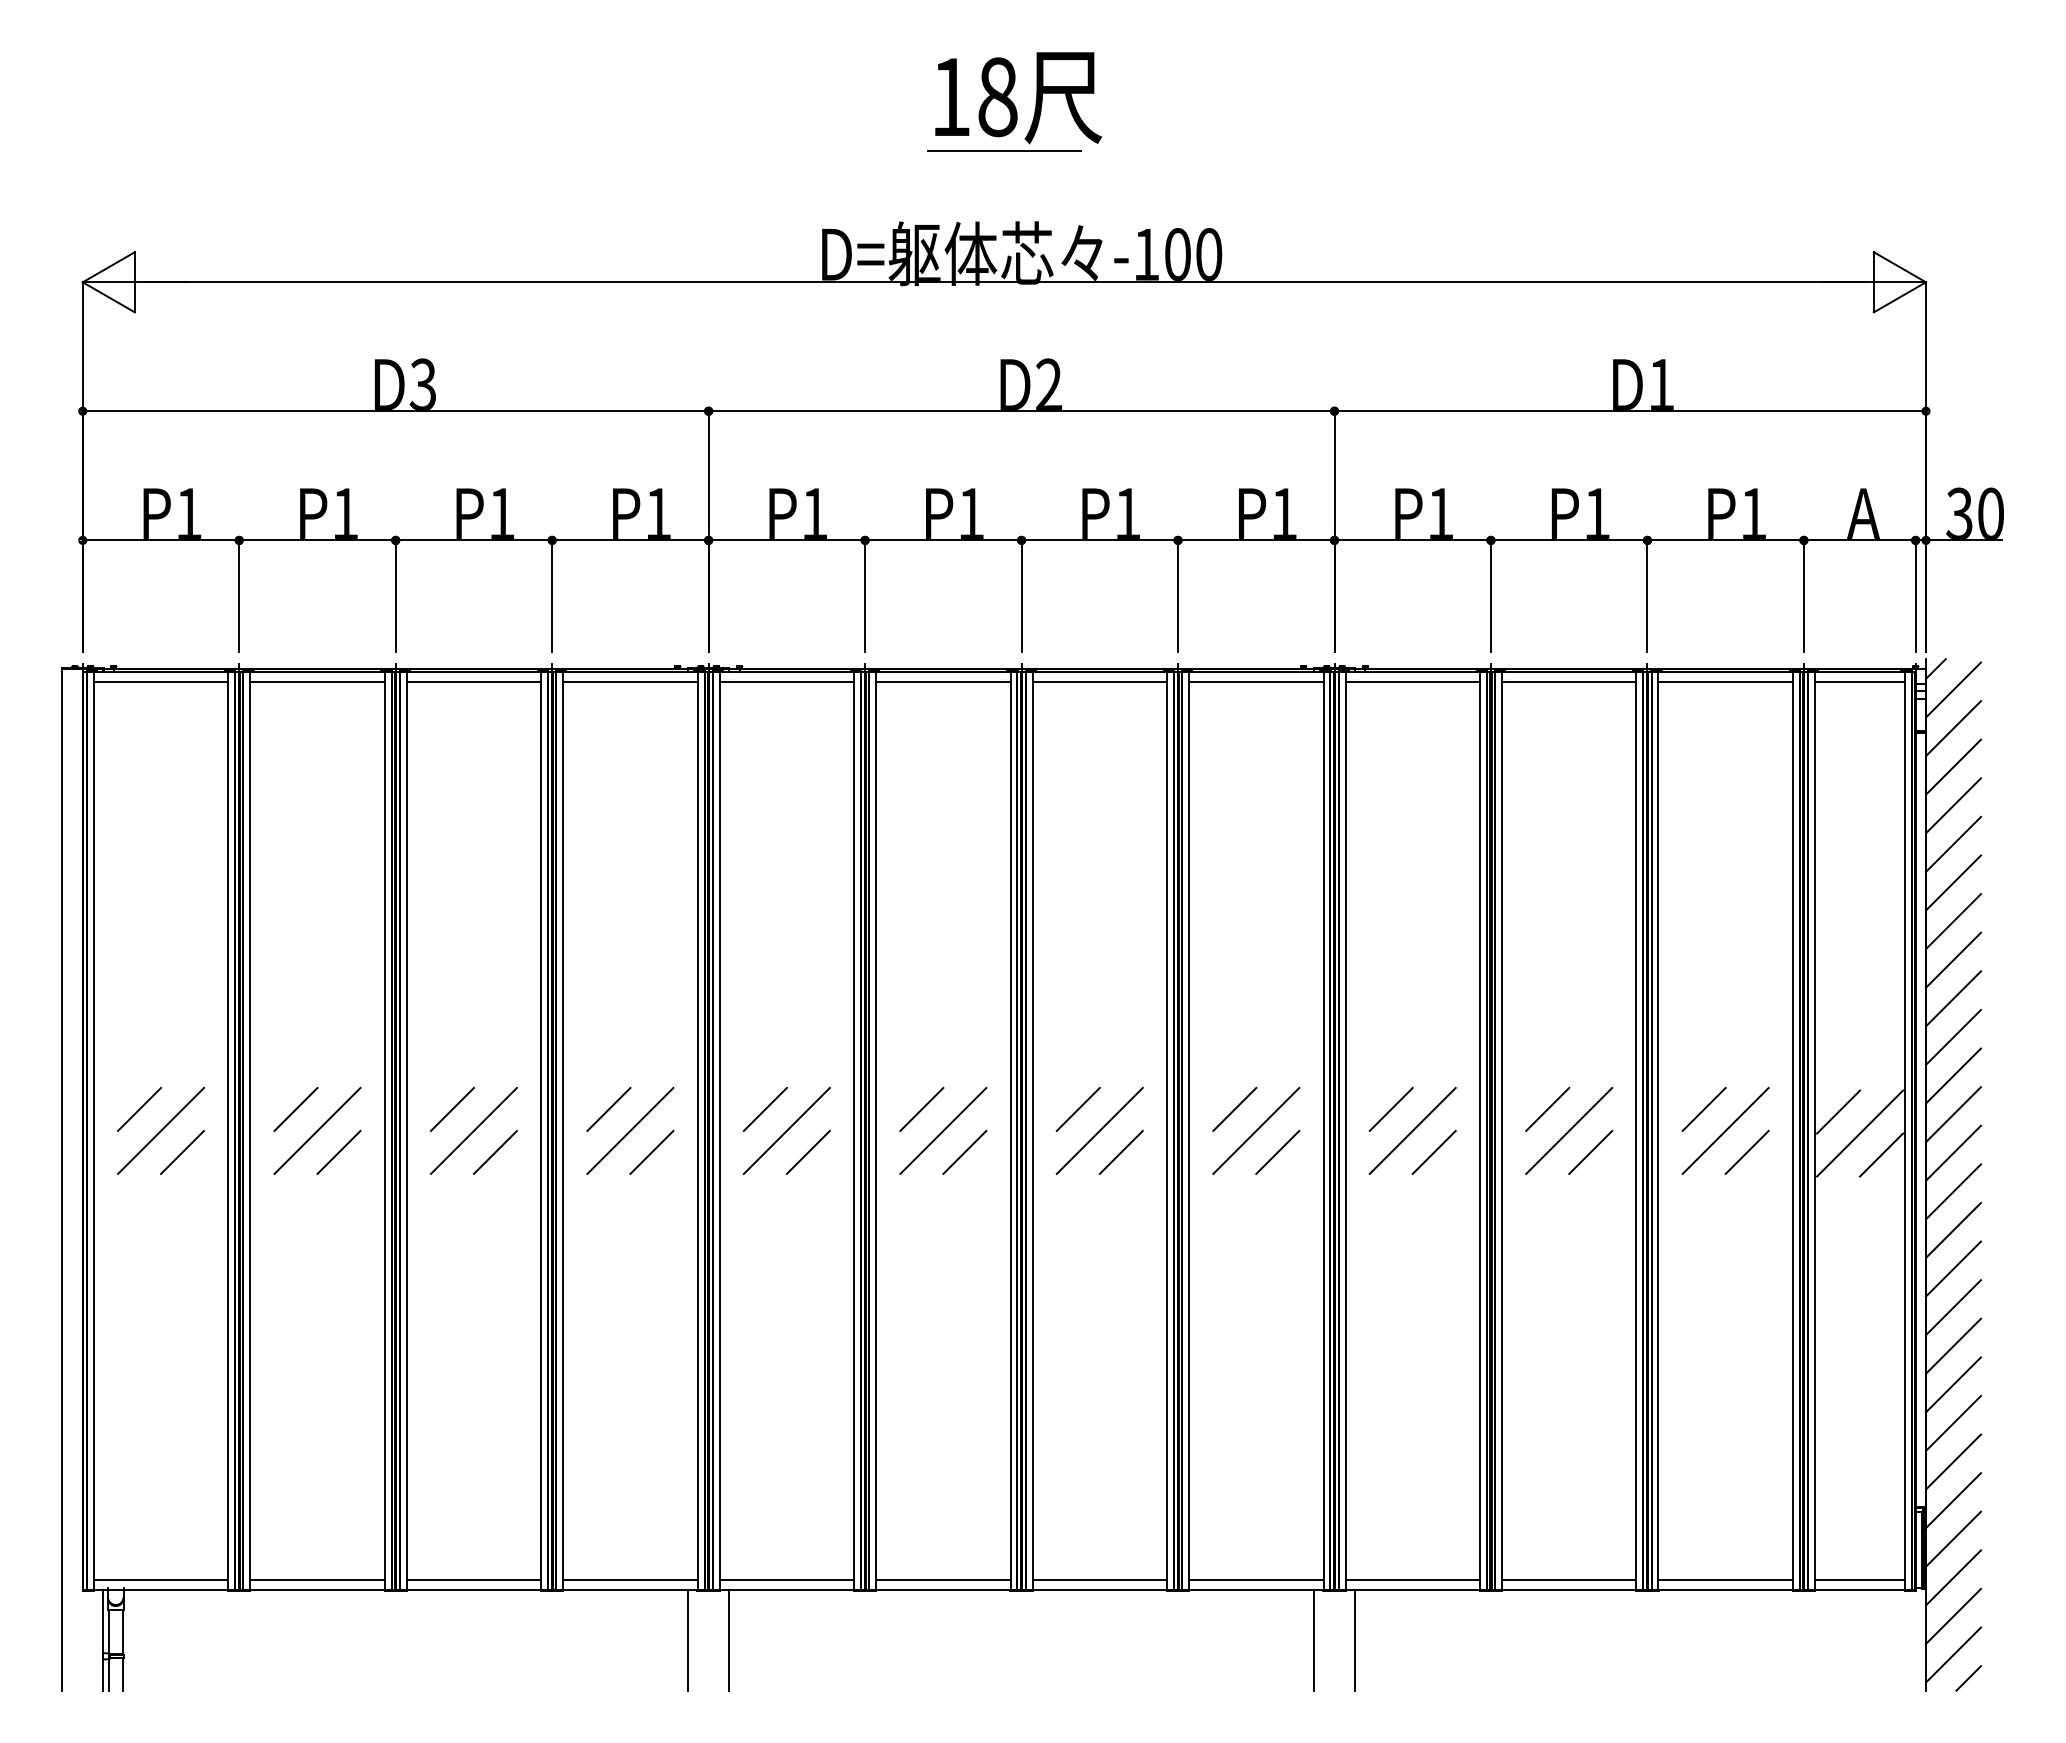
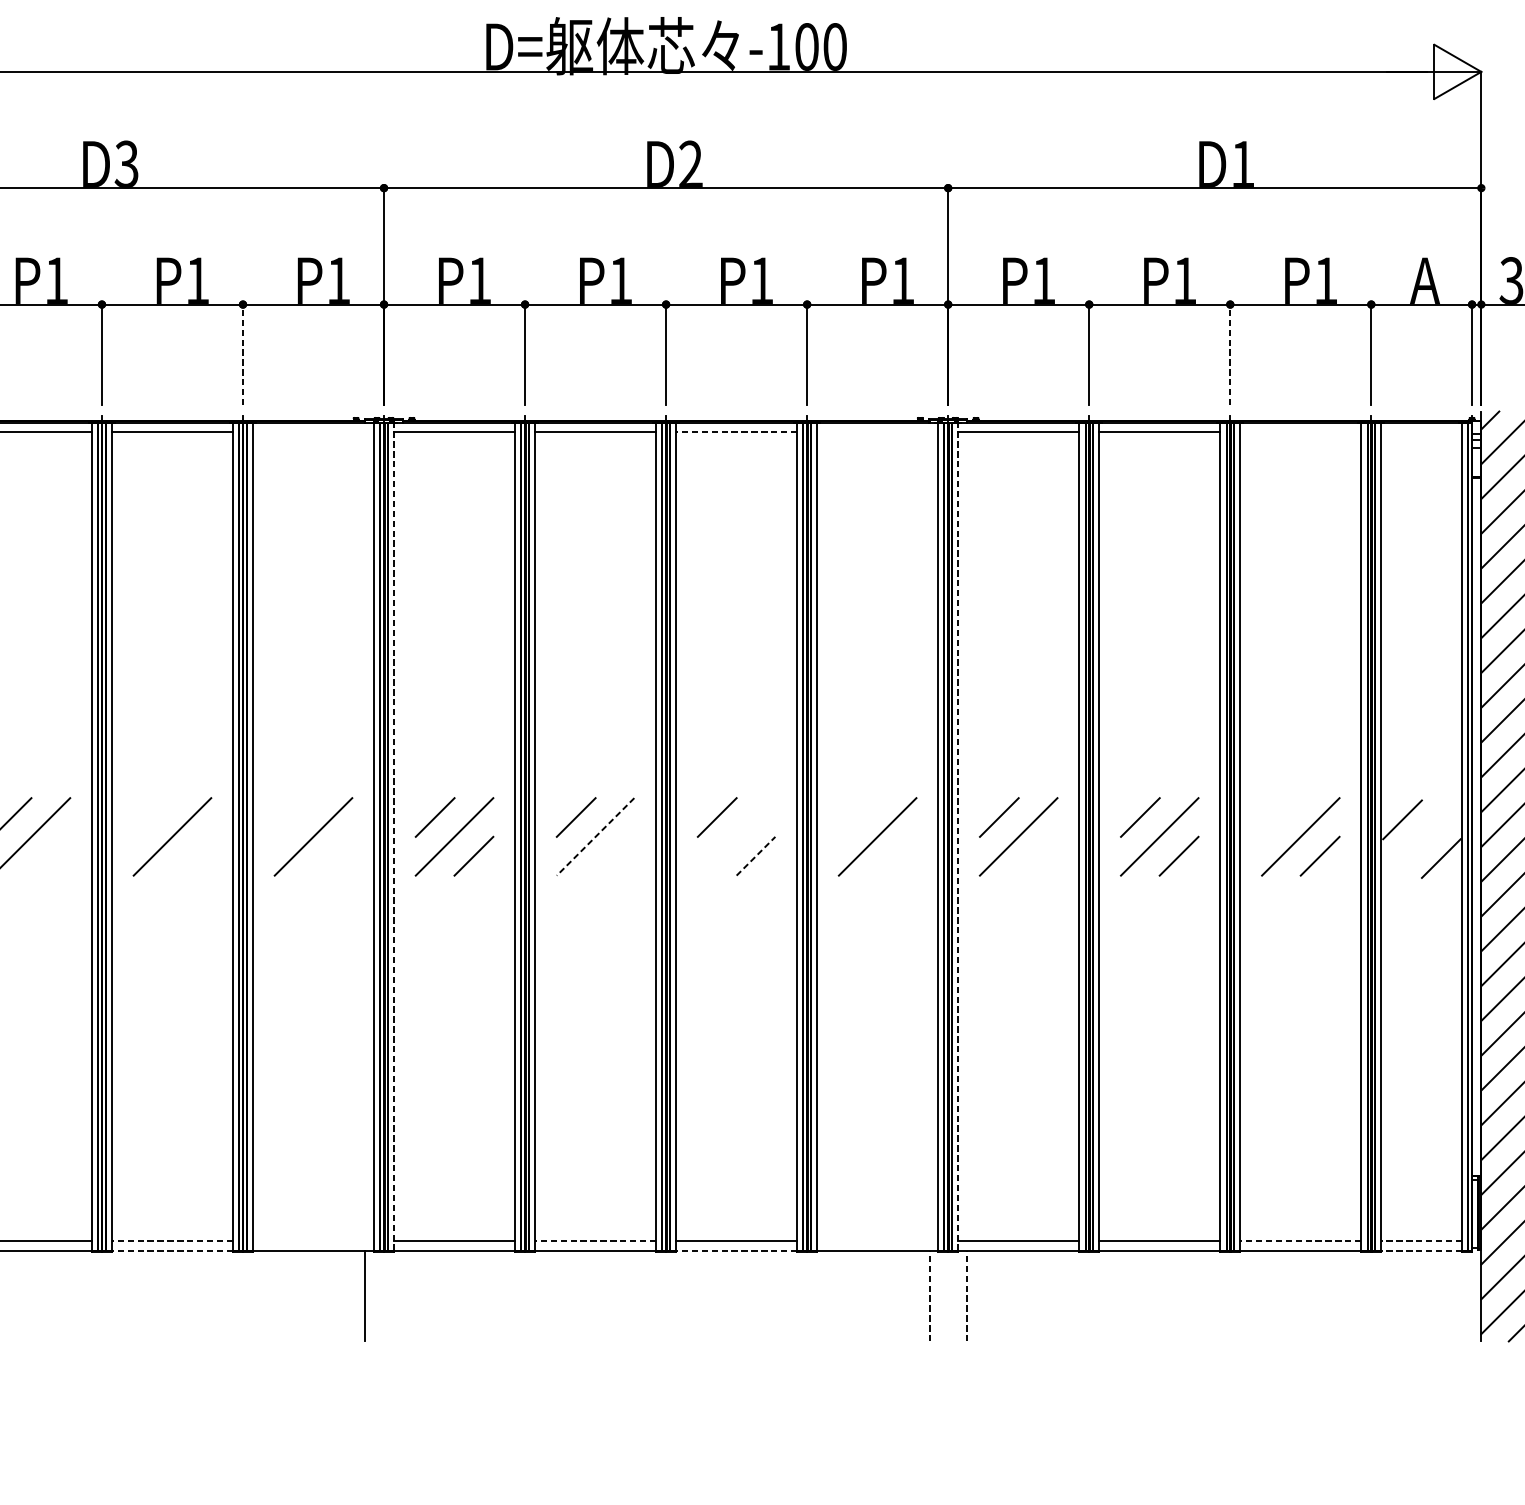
line: (552, 595) -> (243, 354), solid -> dashed
line: (1647, 595) -> (1230, 354), solid -> dashed
line: (630, 682) -> (313, 432), removed
line: (1099, 682) -> (736, 432), solid -> dashed
line: (1256, 682) -> (877, 432), removed
line: (1725, 682) -> (1300, 432), removed
line: (1859, 682) -> (1421, 432), removed
line: (451, 1108) -> (152, 816), removed
line: (608, 1108) -> (293, 816), removed
line: (1234, 1108) -> (858, 816), removed
line: (1703, 1108) -> (1280, 816), removed
line: (719, 1130) -> (393, 836), solid -> dashed
line: (943, 1130) -> (595, 836), solid -> dashed
line: (1099, 1130) -> (736, 836), removed
line: (1345, 1130) -> (958, 836), solid -> dashed
line: (1860, 1133) -> (1422, 839), removed
line: (338, 1151) -> (50, 855), removed
line: (651, 1151) -> (332, 855), removed
line: (964, 1151) -> (614, 855), removed
line: (1277, 1151) -> (896, 855), removed
line: (1433, 1151) -> (1037, 855), removed
line: (495, 1152) -> (191, 856), removed
line: (1121, 1152) -> (756, 856), solid -> dashed
line: (473, 1579) -> (172, 1241), solid -> dashed
line: (630, 1579) -> (313, 1241), removed
line: (942, 1579) -> (594, 1241), solid -> dashed
line: (1256, 1579) -> (877, 1241), removed
line: (1725, 1579) -> (1300, 1241), solid -> dashed
line: (1859, 1579) -> (1421, 1241), solid -> dashed
line: (473, 1590) -> (172, 1251), solid -> dashed
line: (1099, 1590) -> (736, 1251), solid -> dashed
line: (1859, 1590) -> (1421, 1251), solid -> dashed
line: (1313, 1639) -> (929, 1295), solid -> dashed
line: (1355, 1639) -> (967, 1295), solid -> dashed
line: (729, 1640) -> (402, 1296), removed

